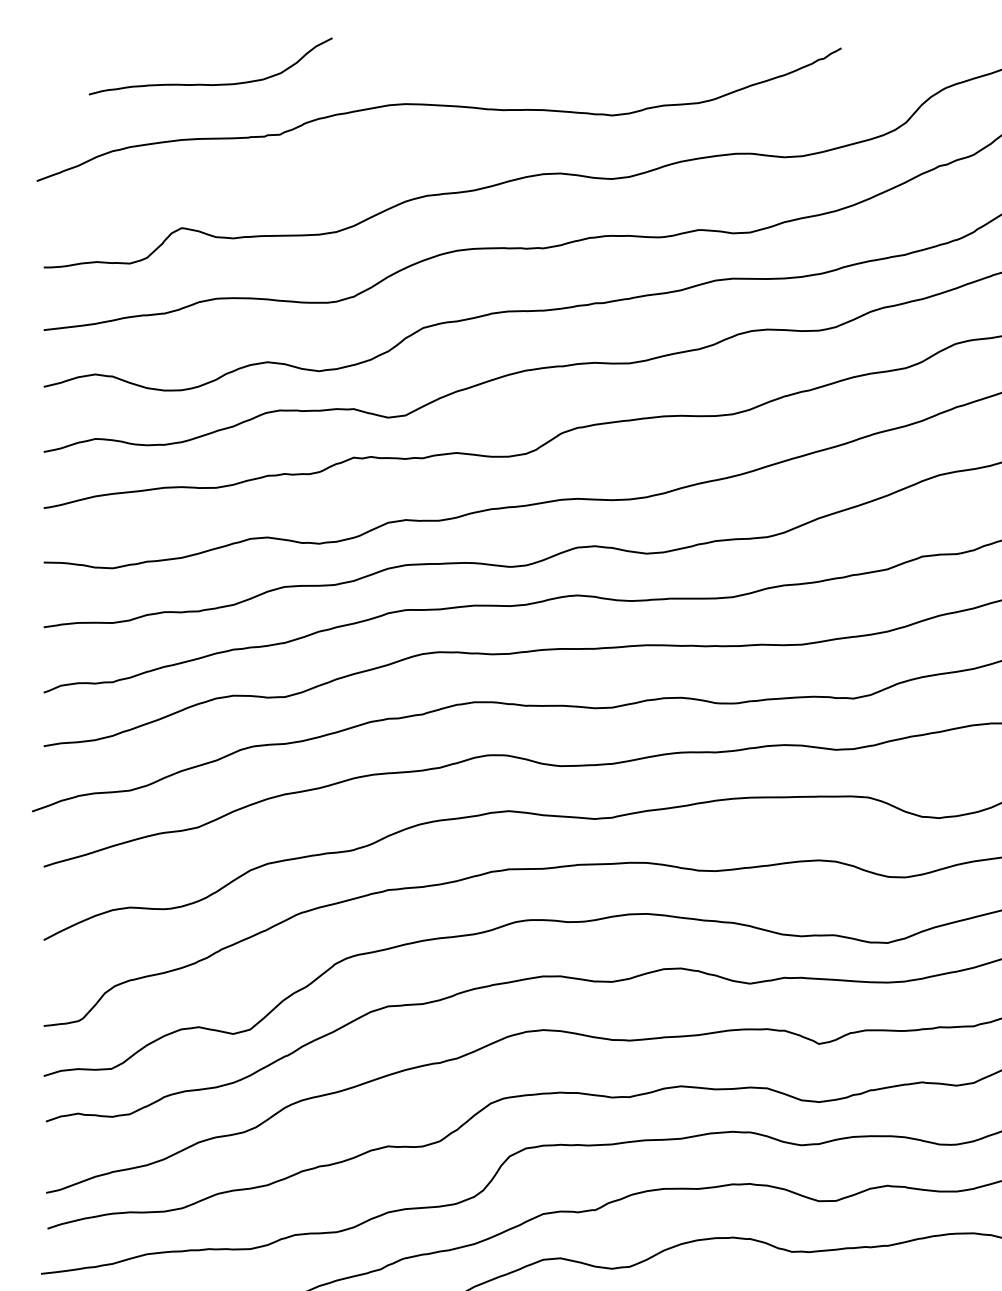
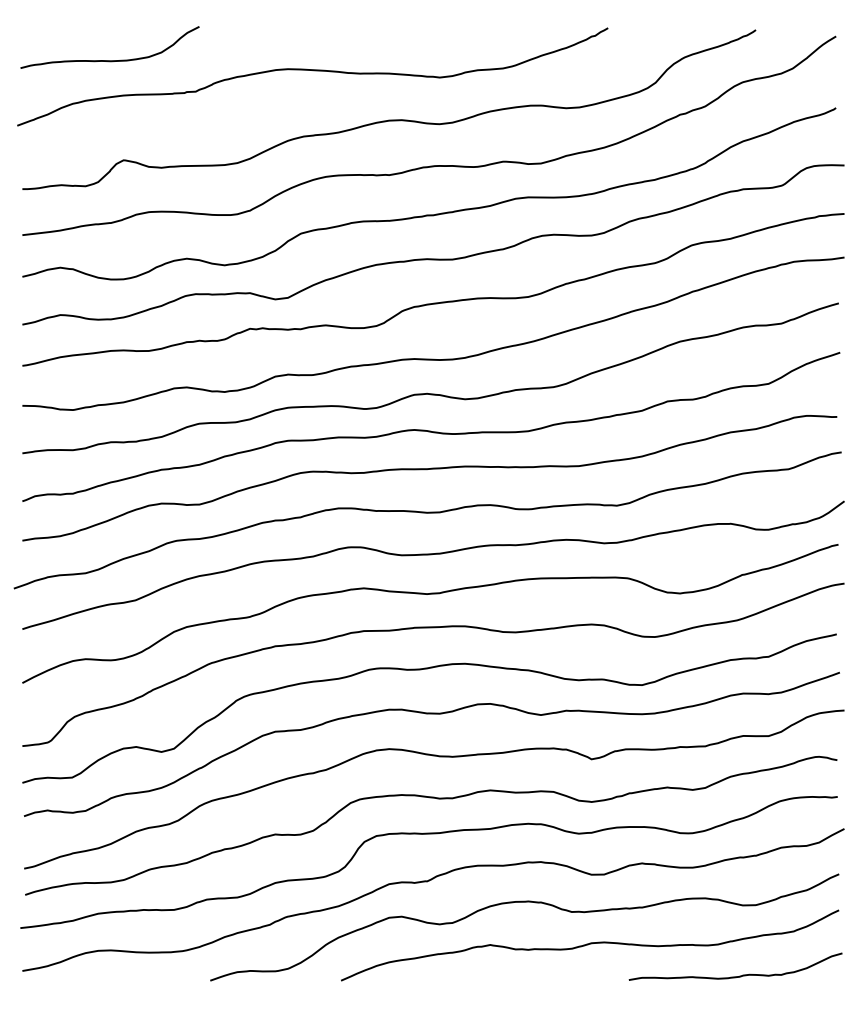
curve: (210, 84) -> (109, 60), moved

